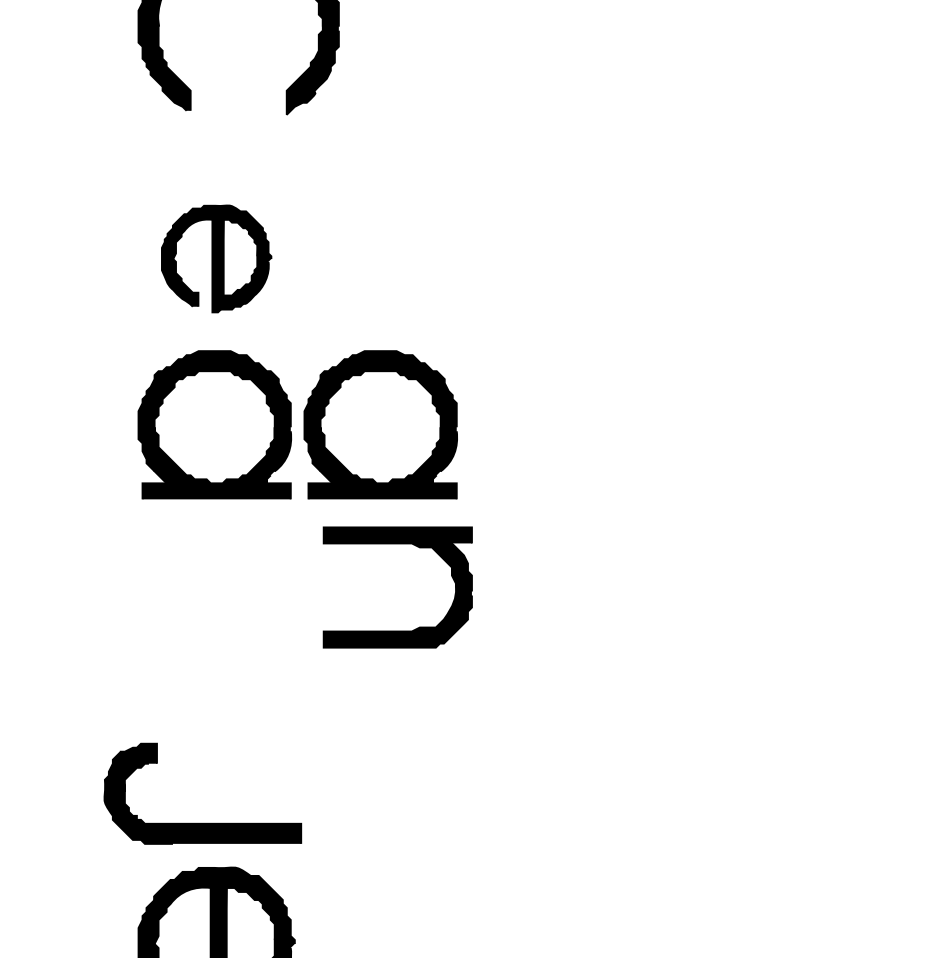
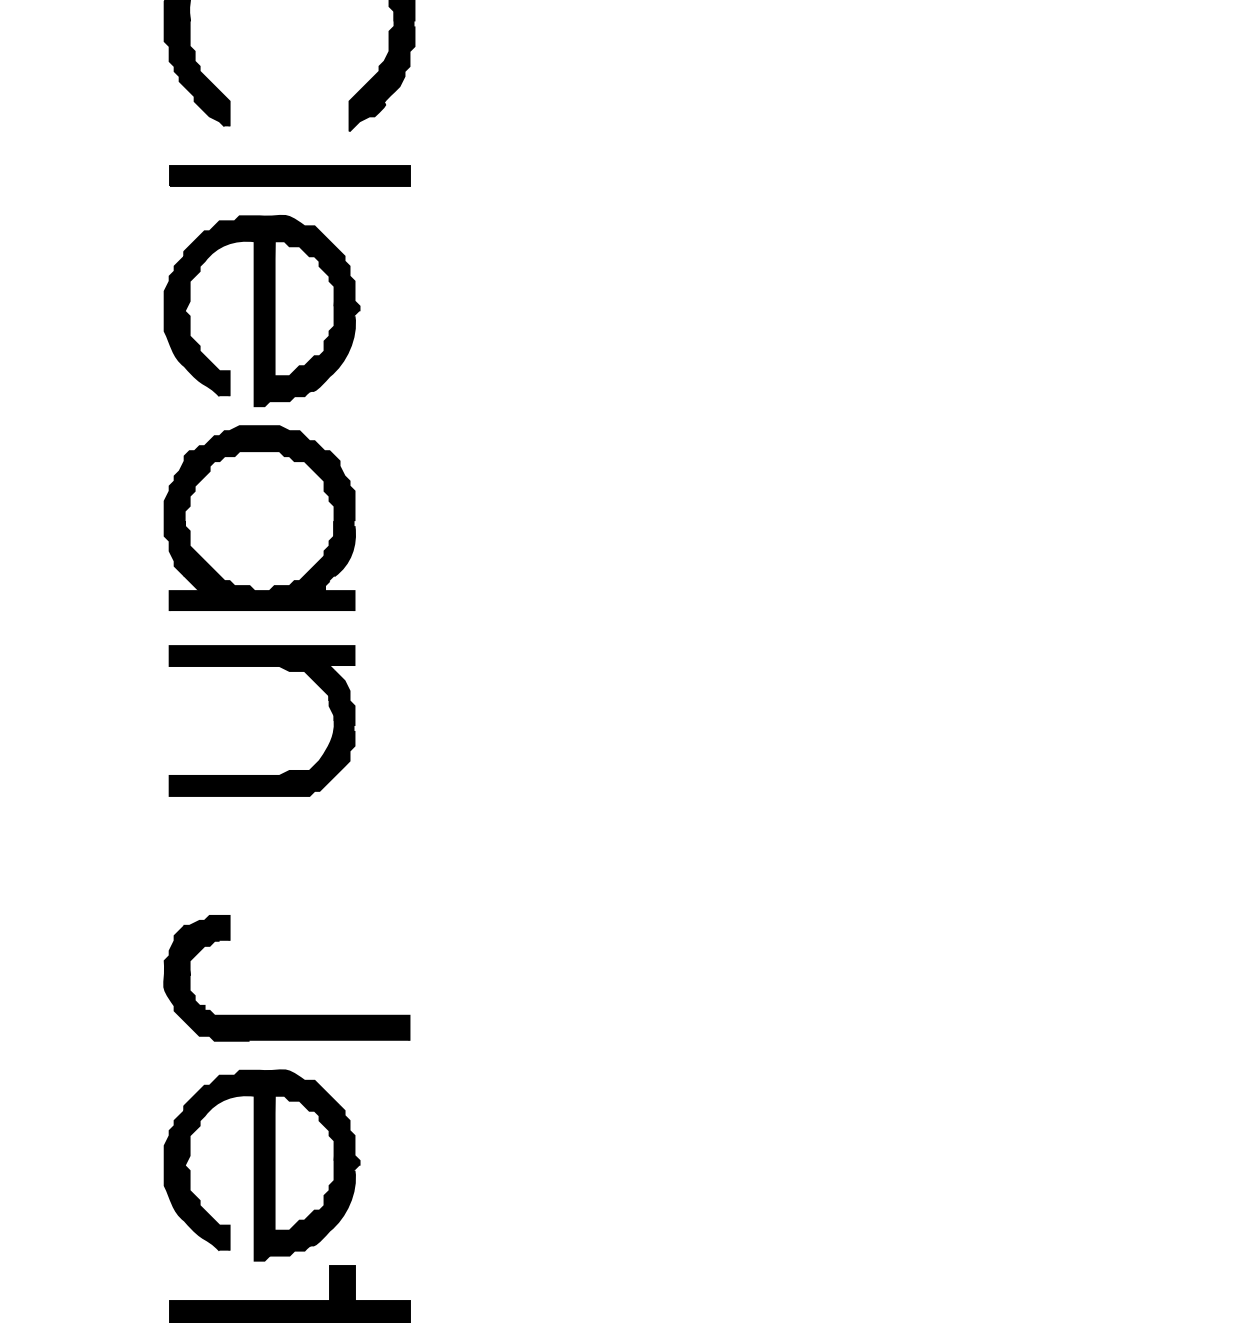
part: (238, 150) -> (289, 175), added
part: (216, 259) -> (261, 311), size x1.43
part: (380, 424) -> (466, 517), removed
part: (397, 543) -> (261, 666), moved
part: (202, 822) -> (286, 1014), moved

